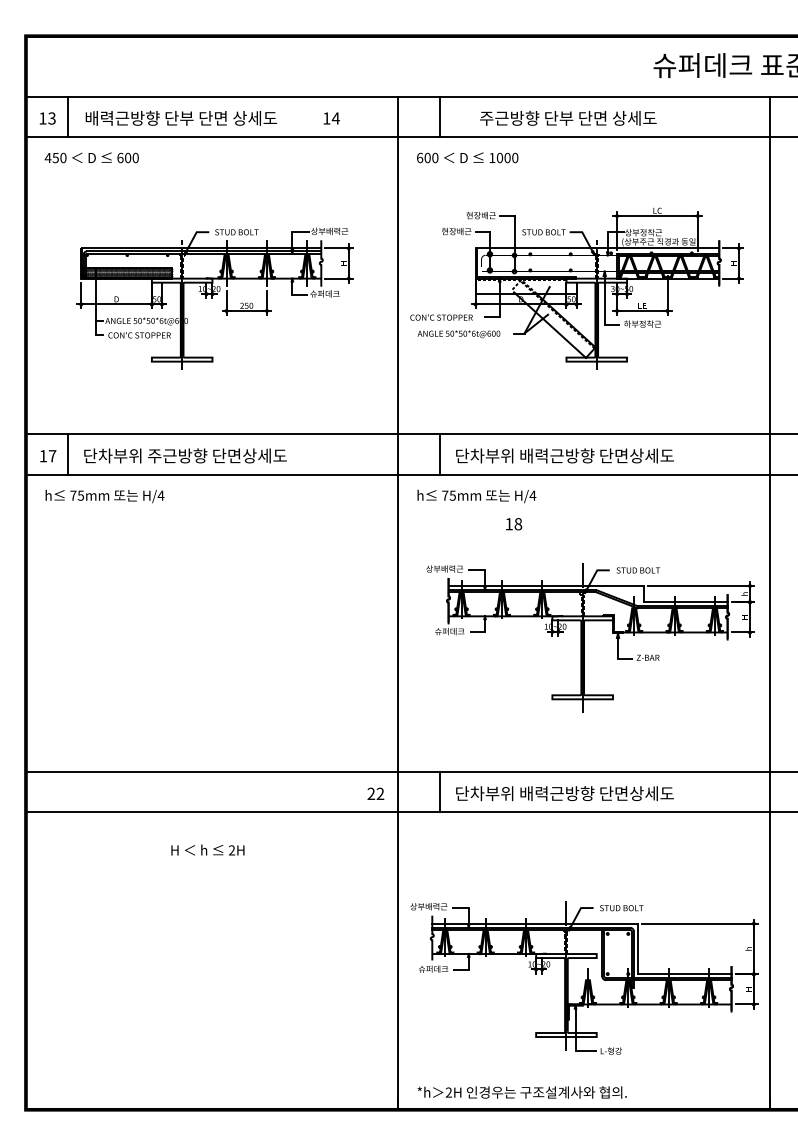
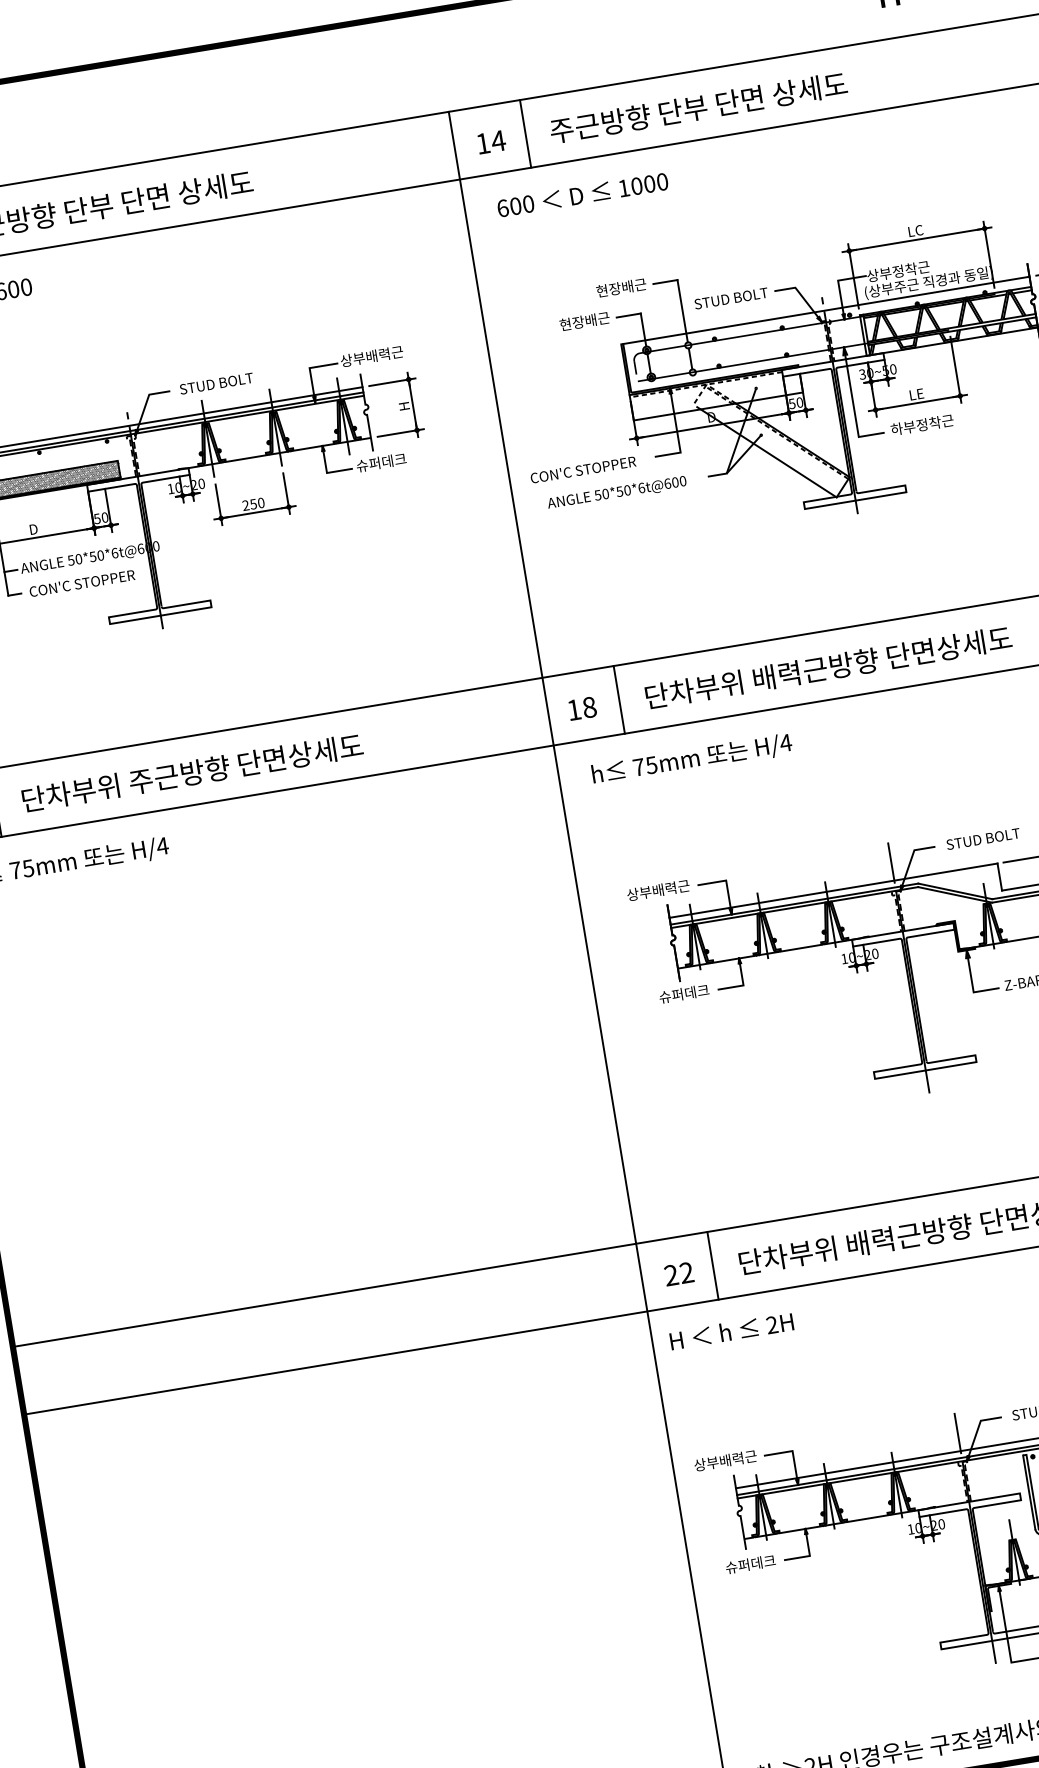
text: (568, 117) -> (698, 106), moved
text: (331, 118) -> (491, 142), moved
text: (514, 524) -> (583, 709), moved
text: (375, 793) -> (678, 1273), moved
text: (207, 849) -> (730, 1330), moved

